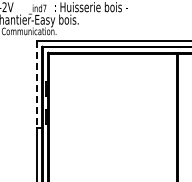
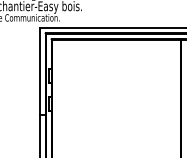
line: (36, 84) -> (39, 70), dashed -> solid

